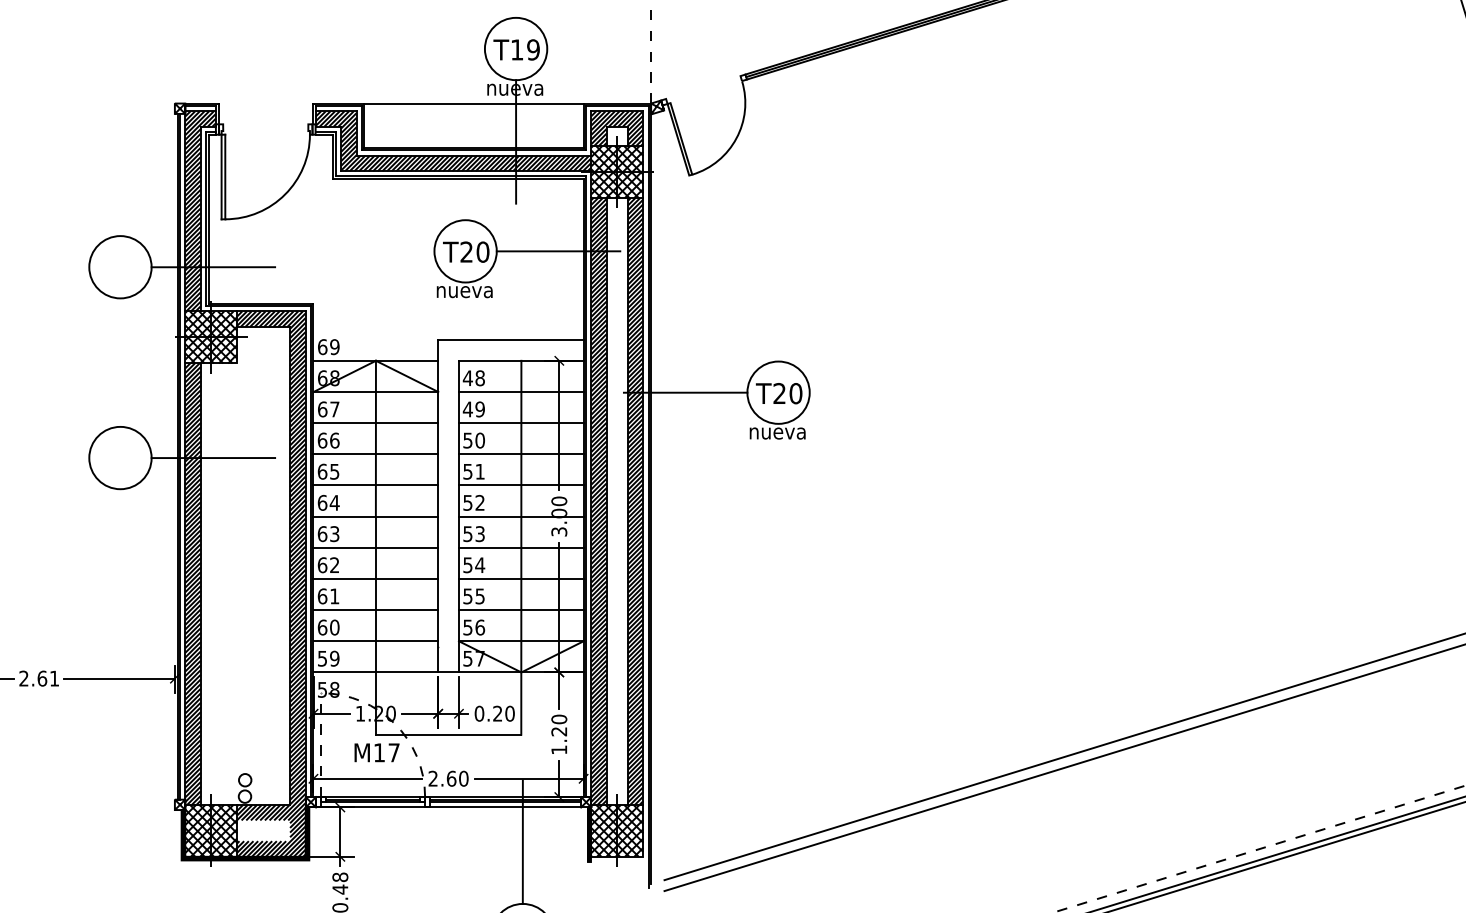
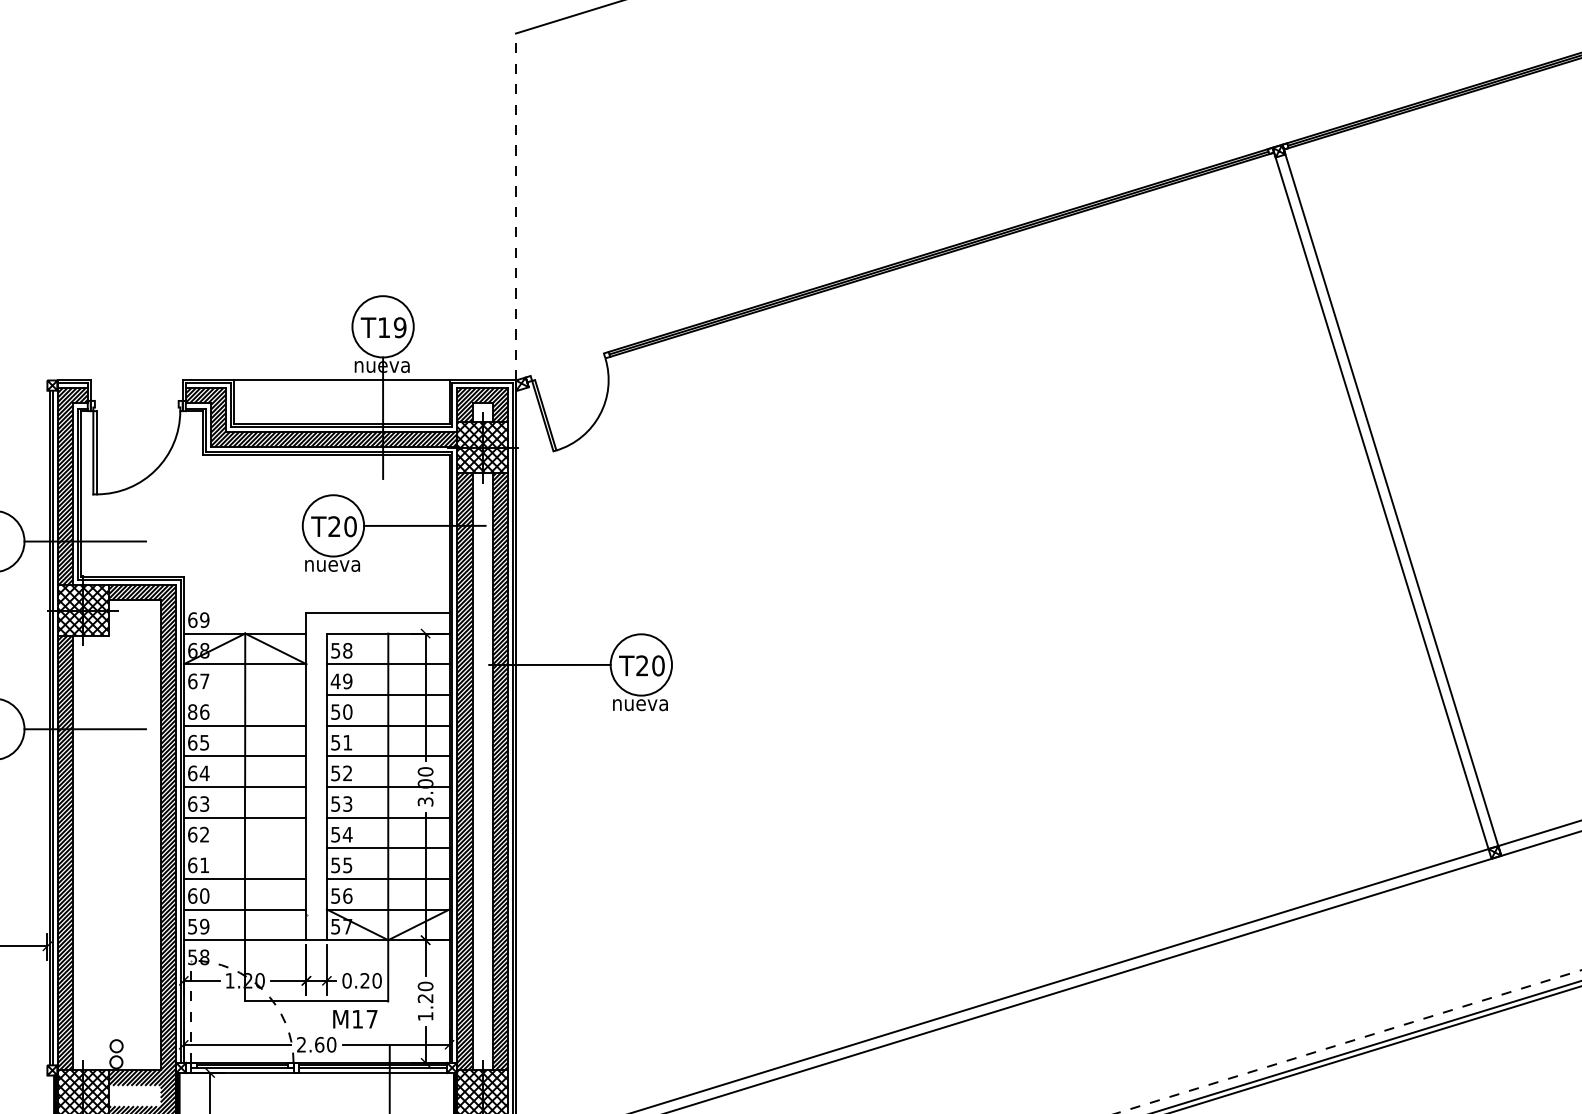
text: (467, 378) -> (335, 650), 48 -> 58
line: (375, 422) -> (244, 694), removed
text: (322, 440) -> (192, 711), 66 -> 86
line: (375, 579) -> (244, 848), removed
text: (377, 753) -> (355, 1019), moved

